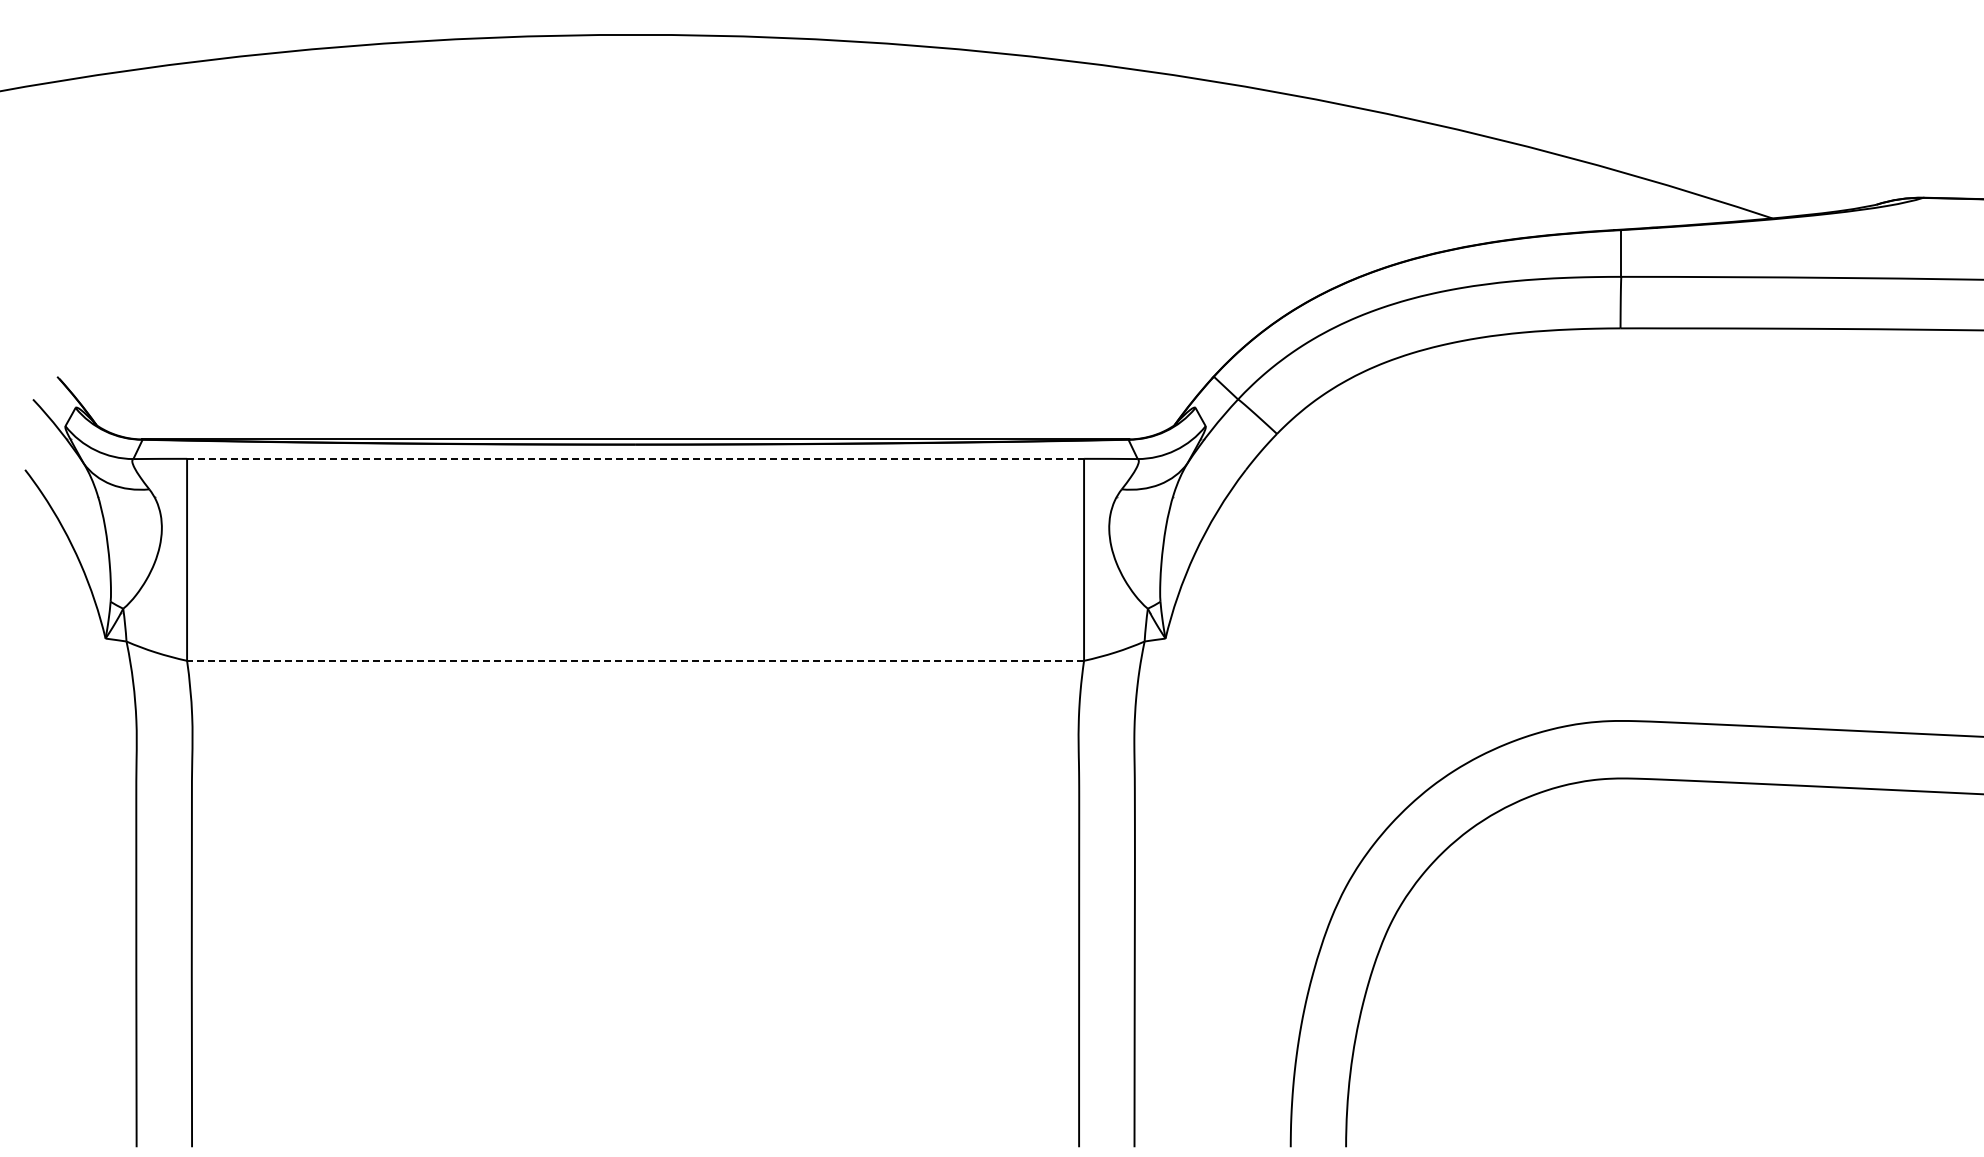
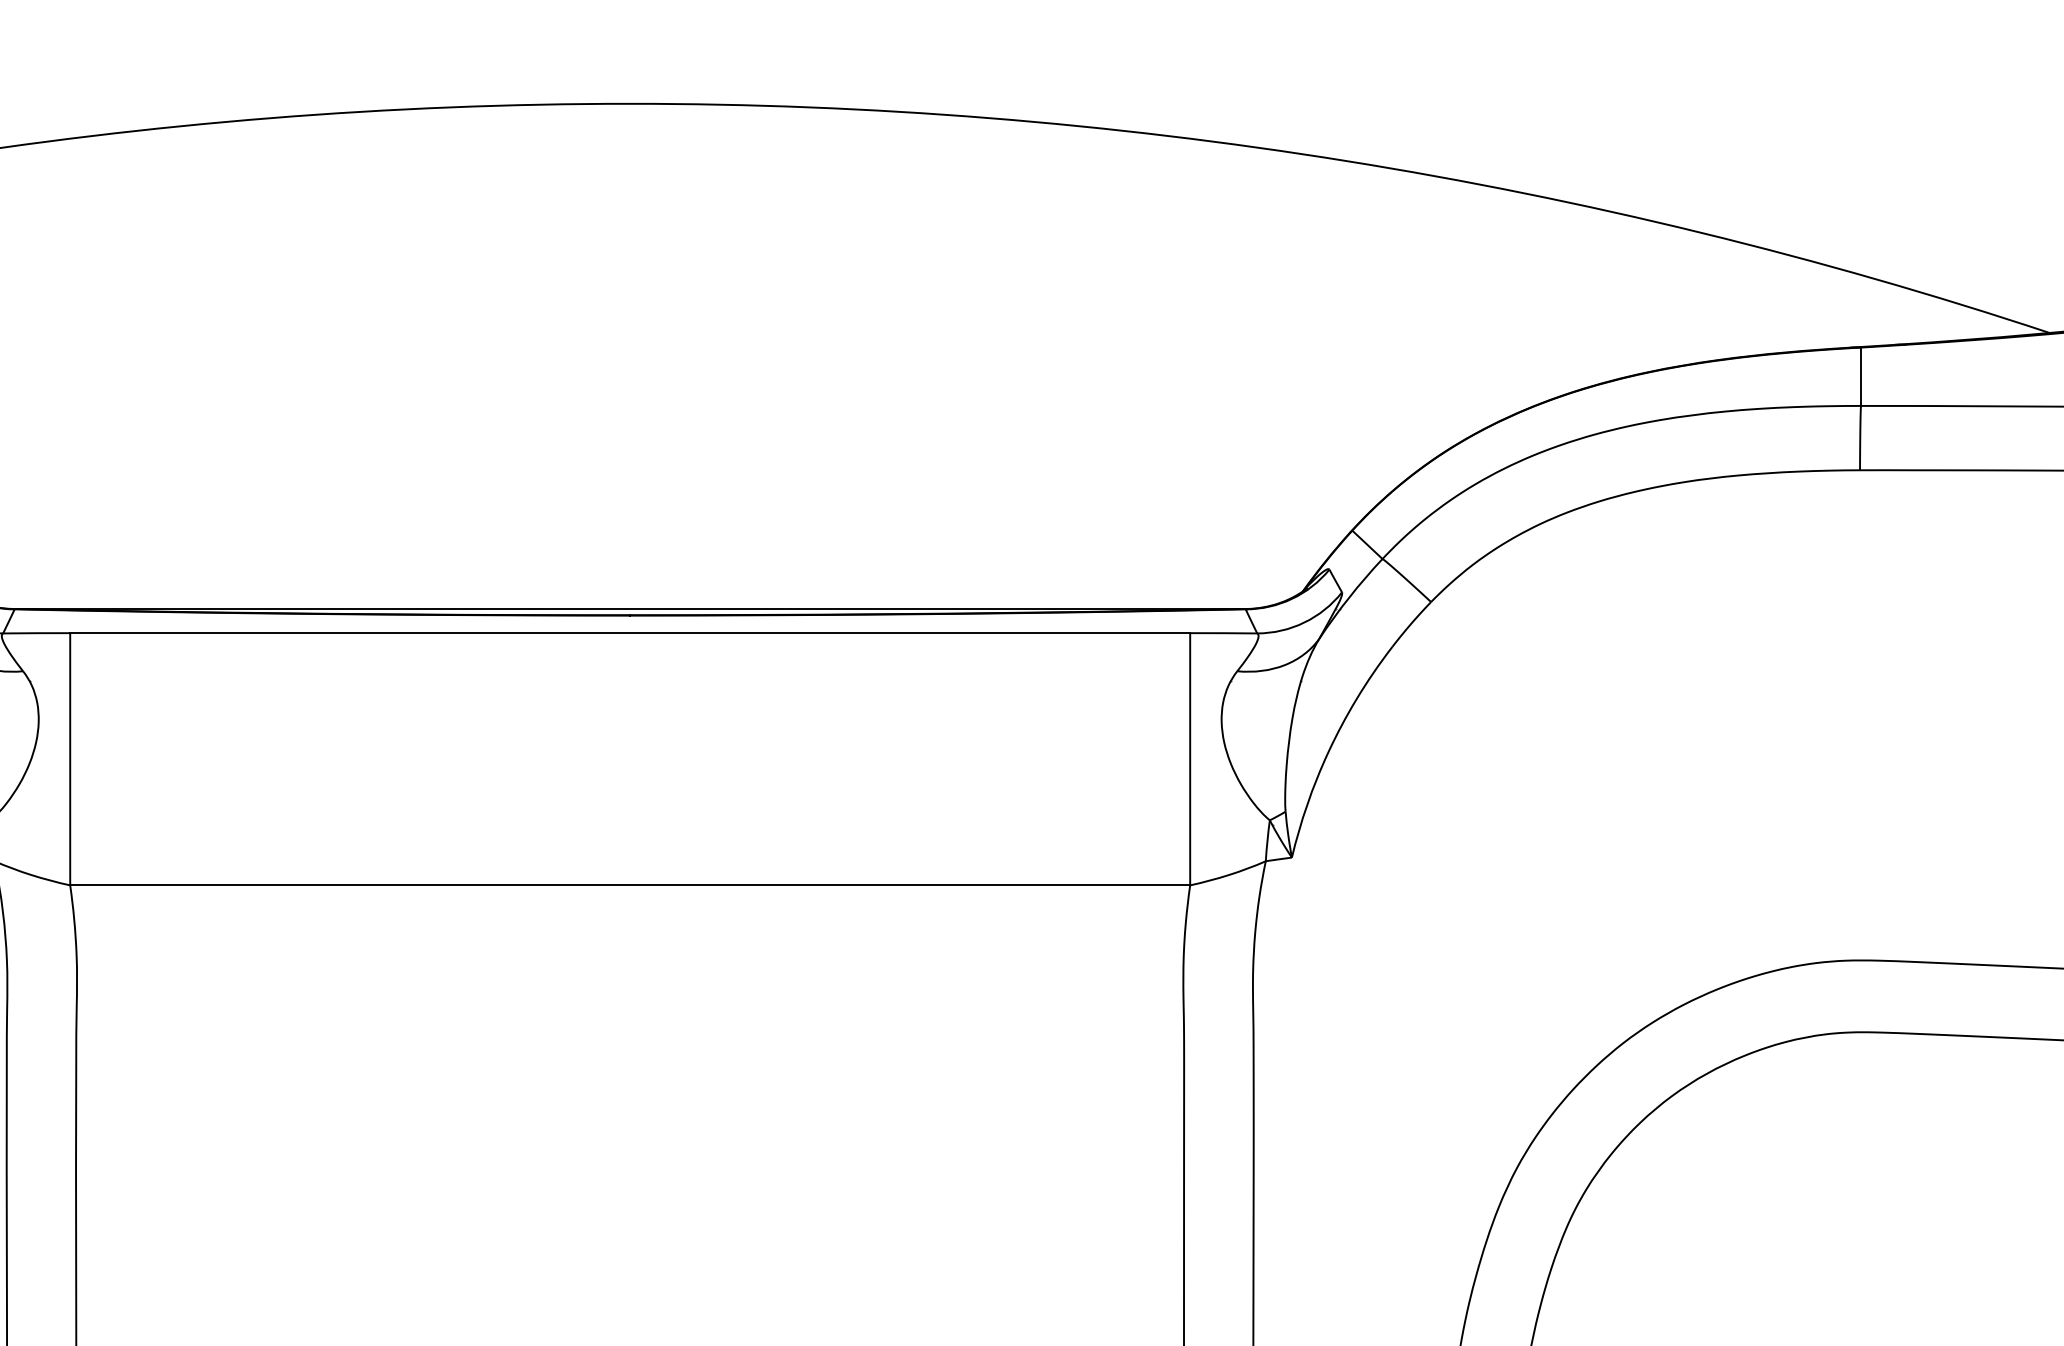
line: (636, 458) -> (631, 632), dashed -> solid
line: (635, 660) -> (630, 884), dashed -> solid

